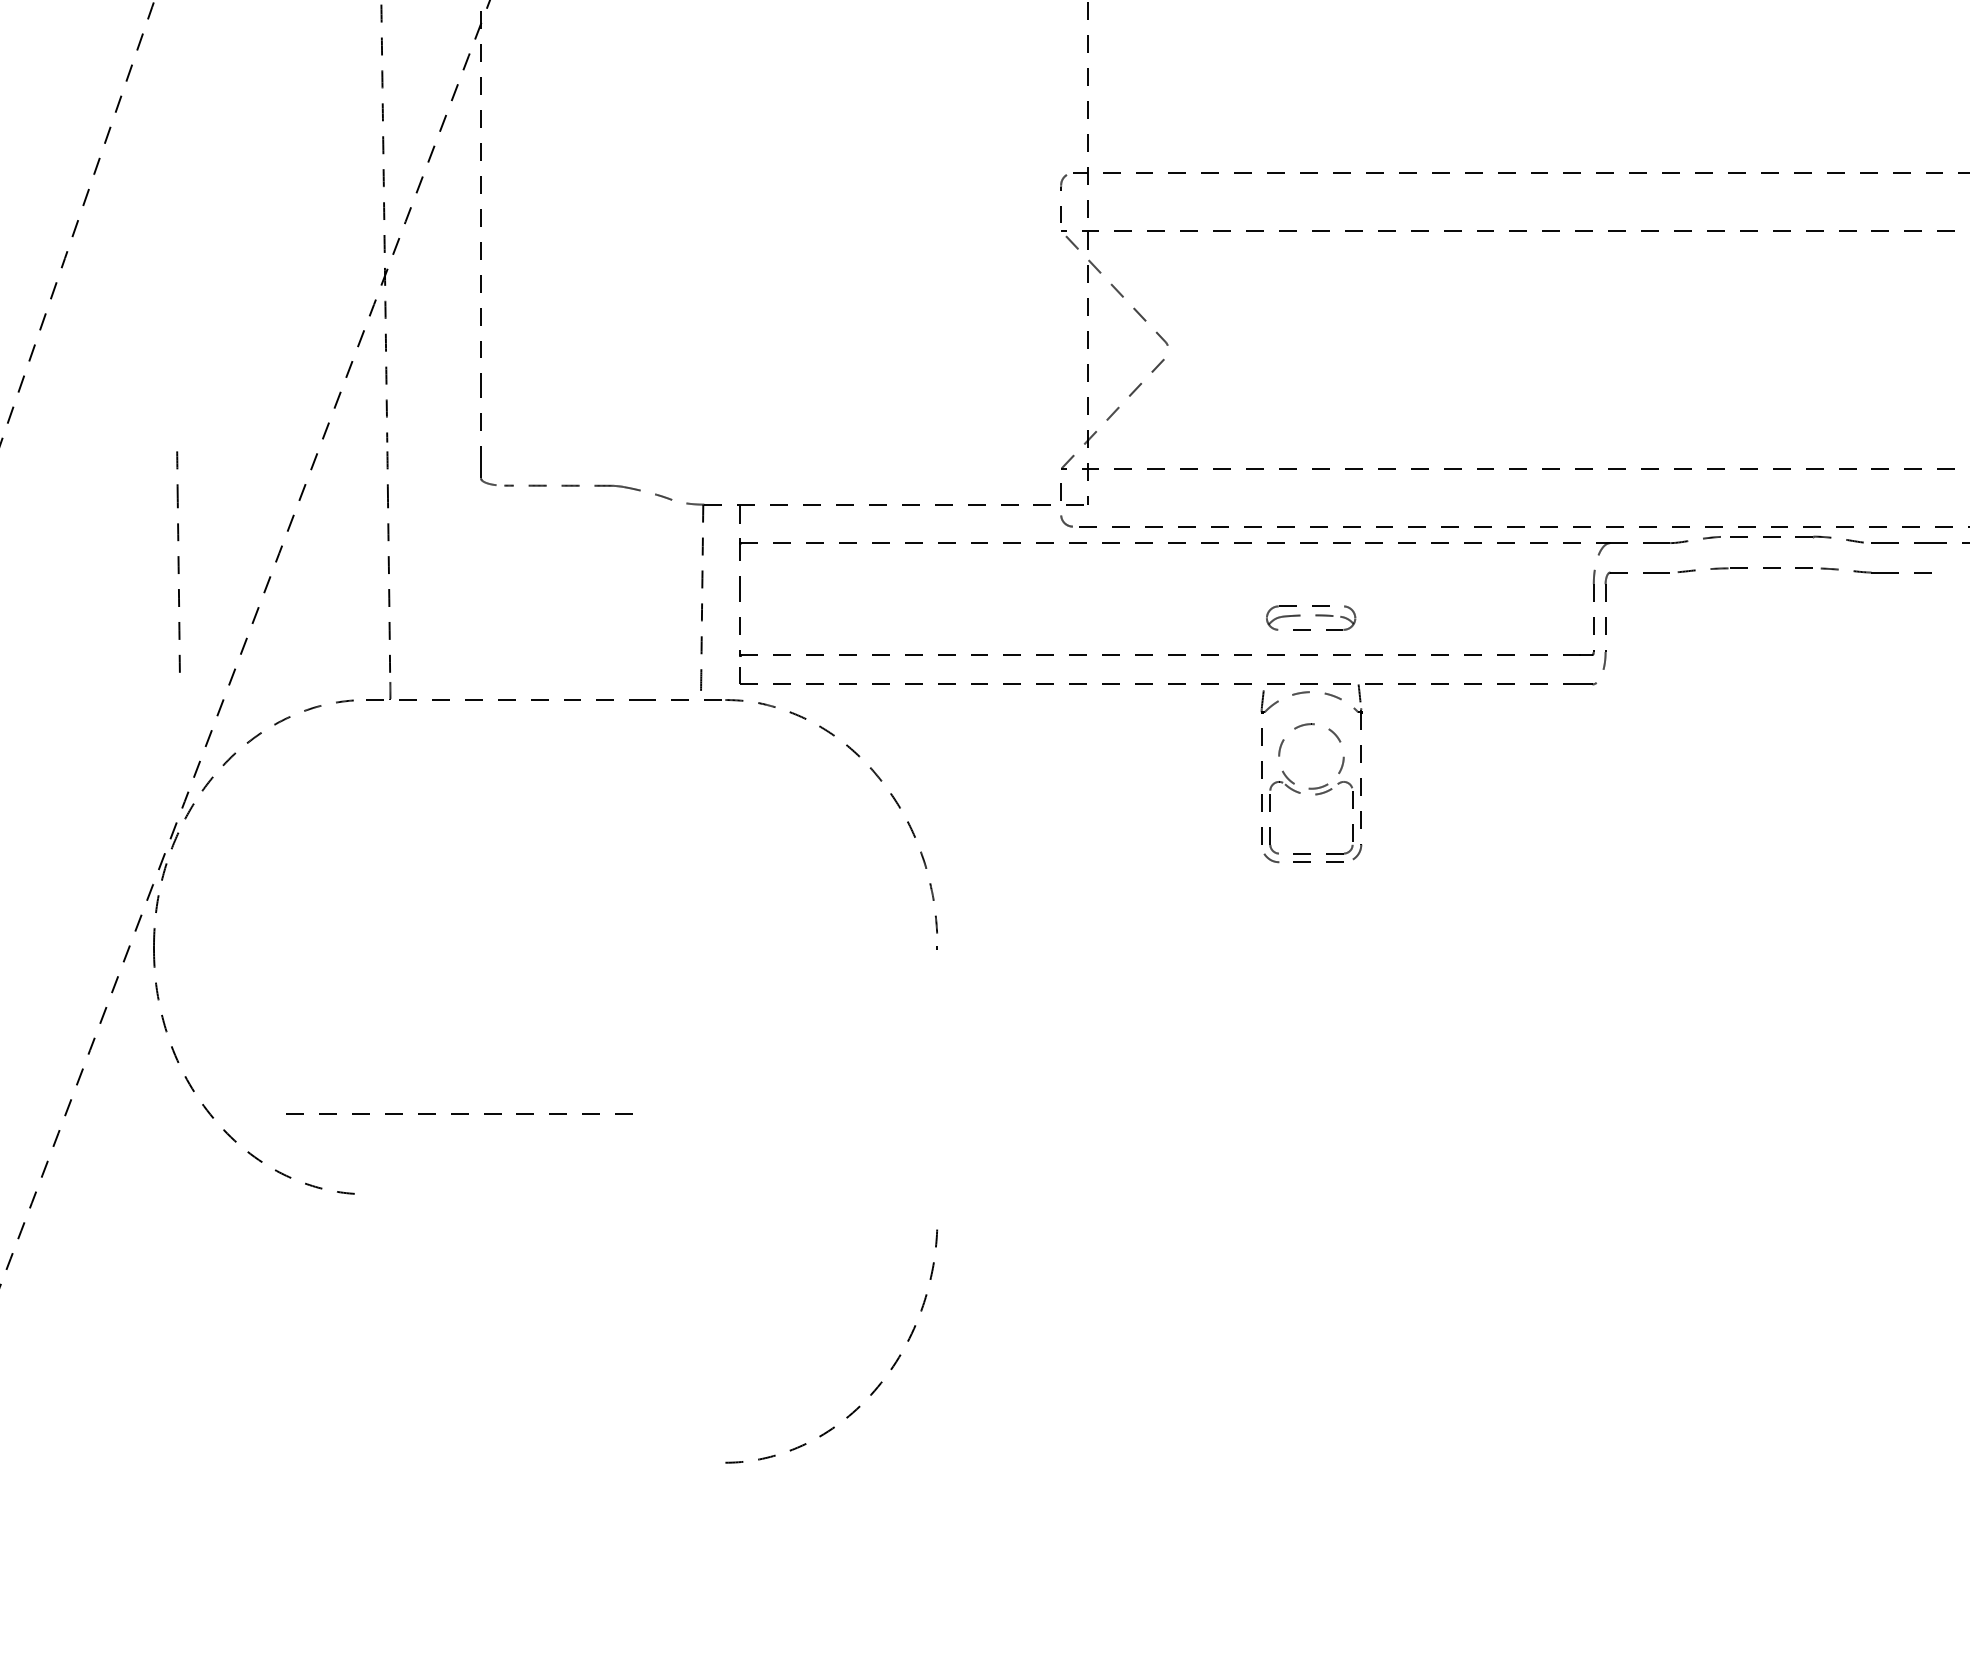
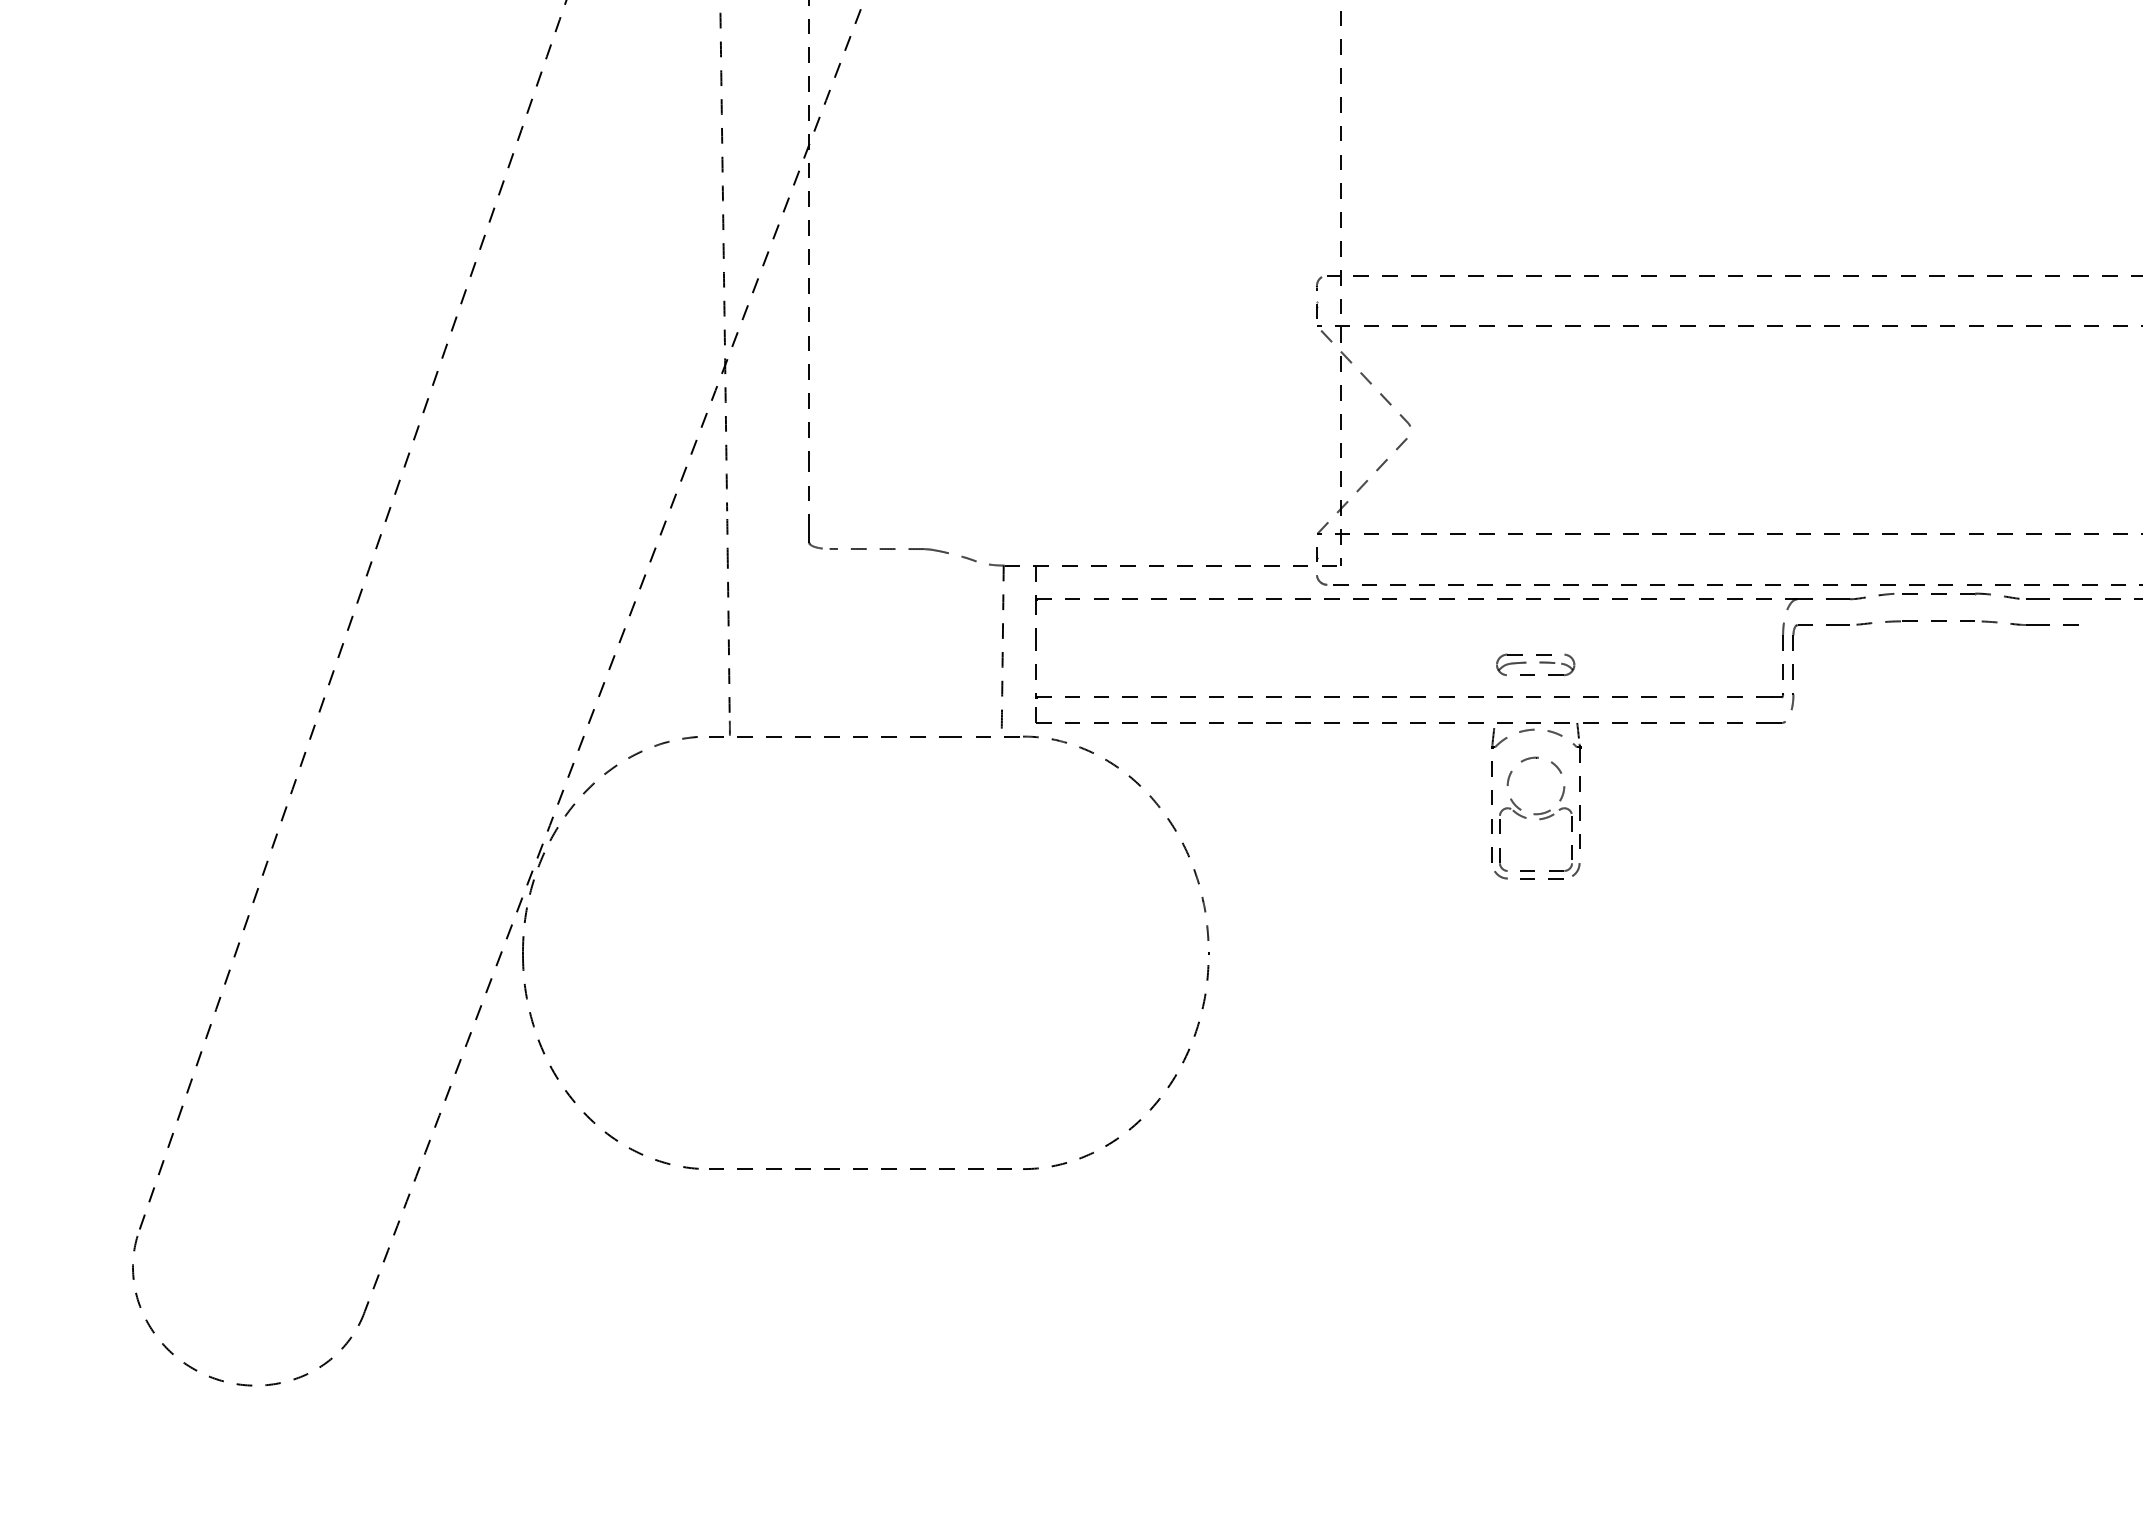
part: (178, 561) -> (544, 615), removed
curve: (459, 1113) -> (860, 1168), moved
curve: (880, 1382) -> (1158, 1098), moved

